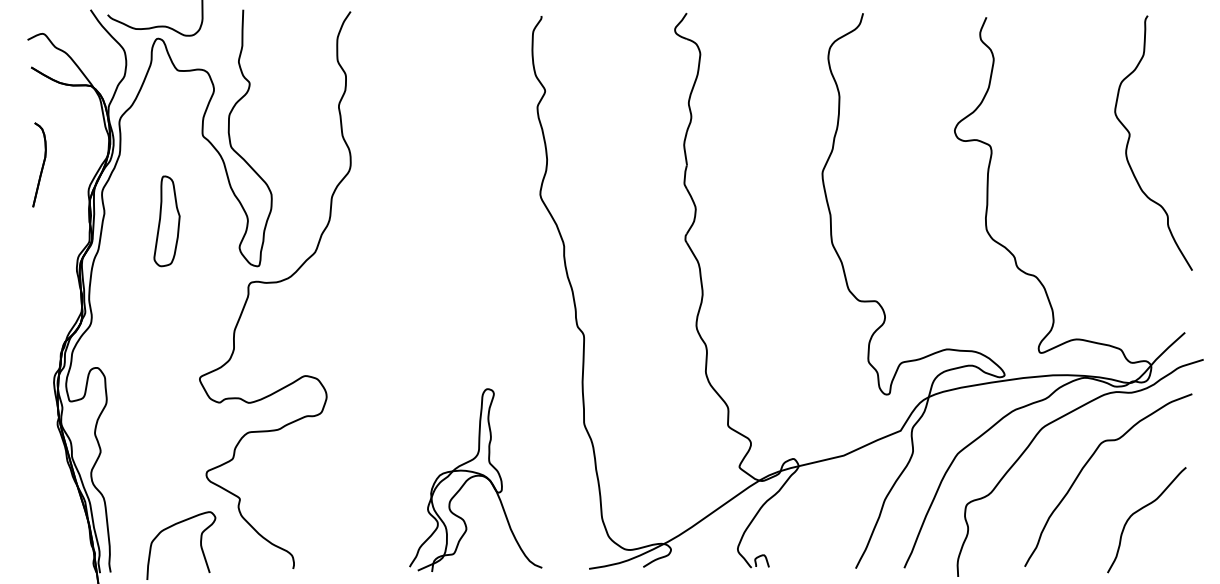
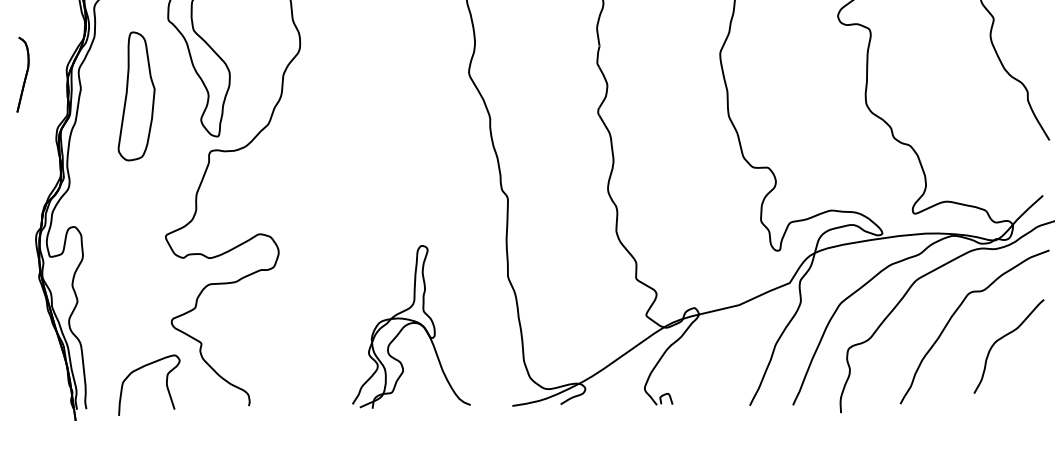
part: (39, 164) -> (23, 74), moved
part: (166, 221) -> (136, 96), size x1.6
curve: (1140, 510) -> (1003, 337), moved

